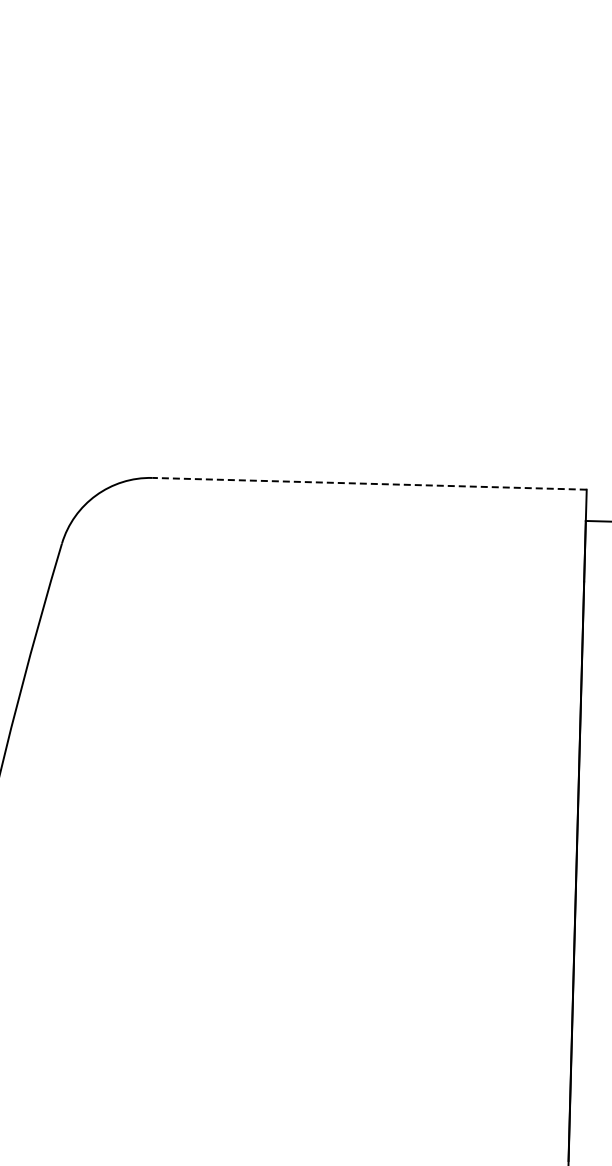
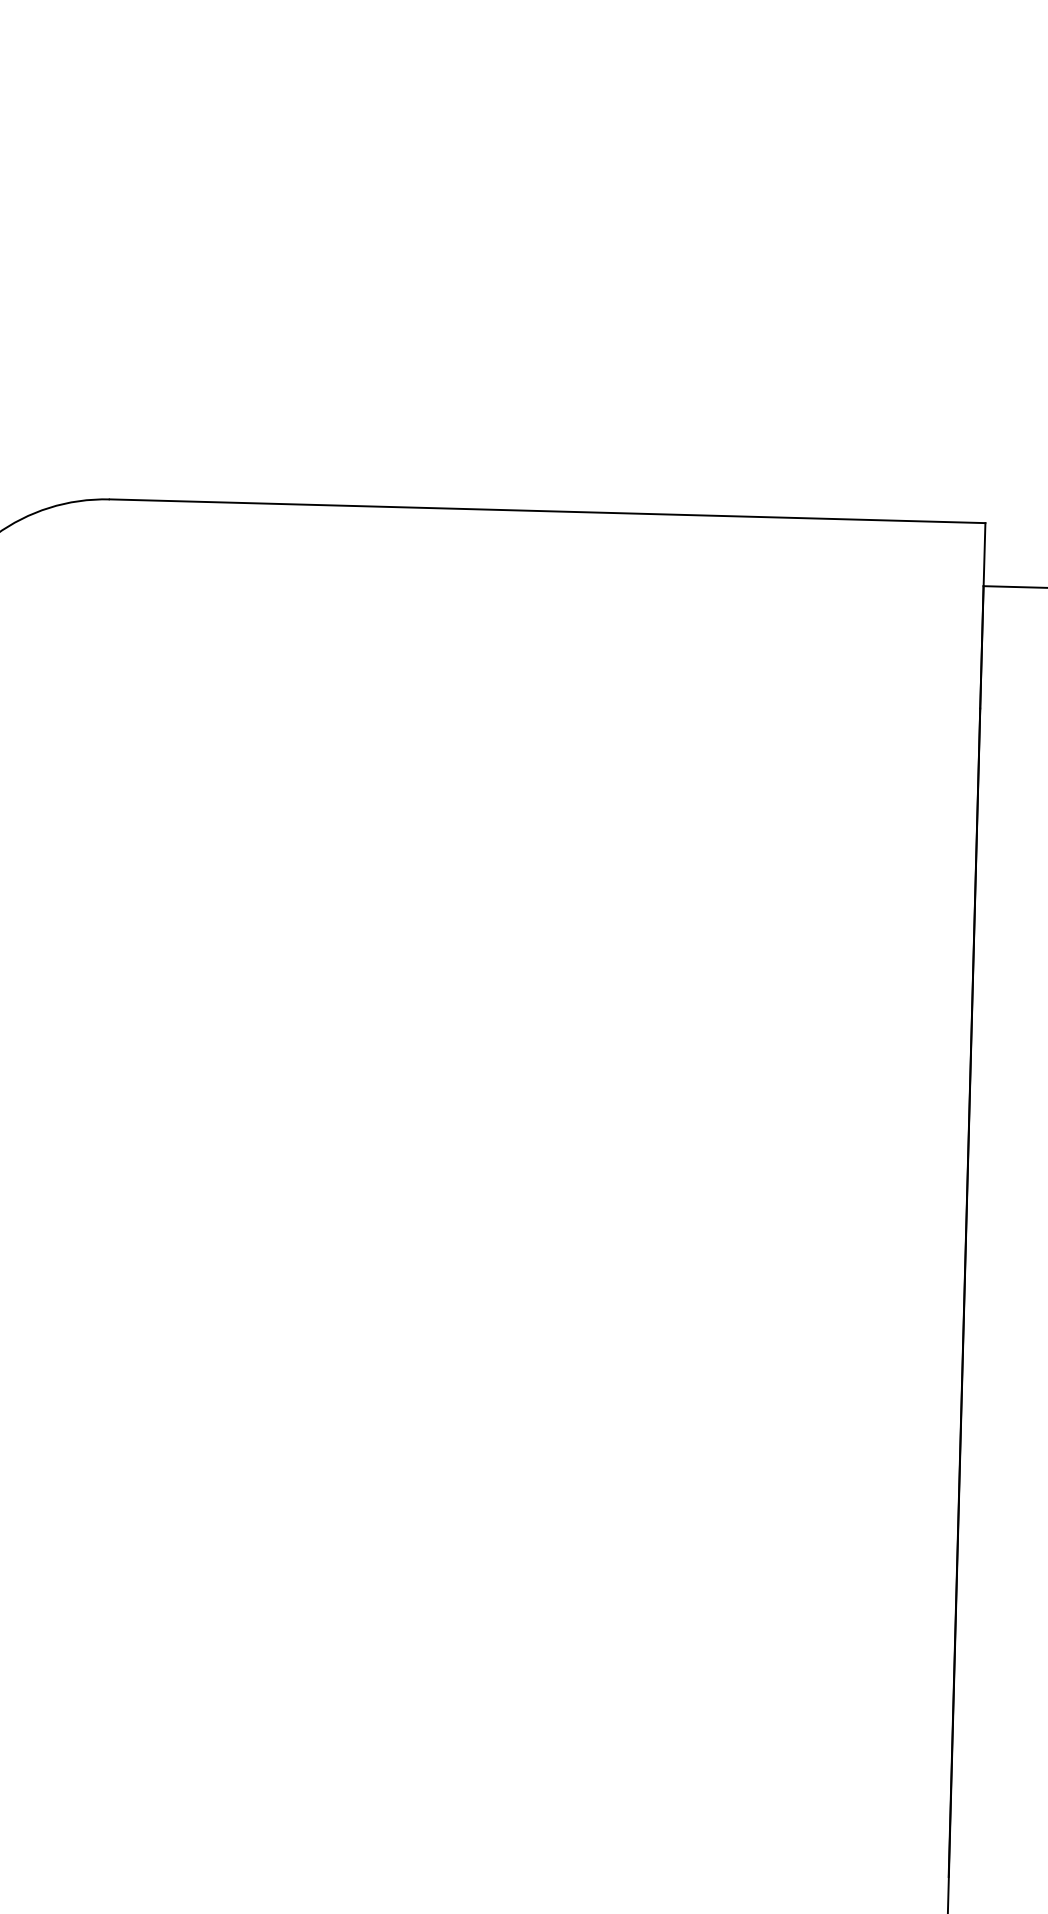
line: (369, 483) -> (547, 510), dashed -> solid

